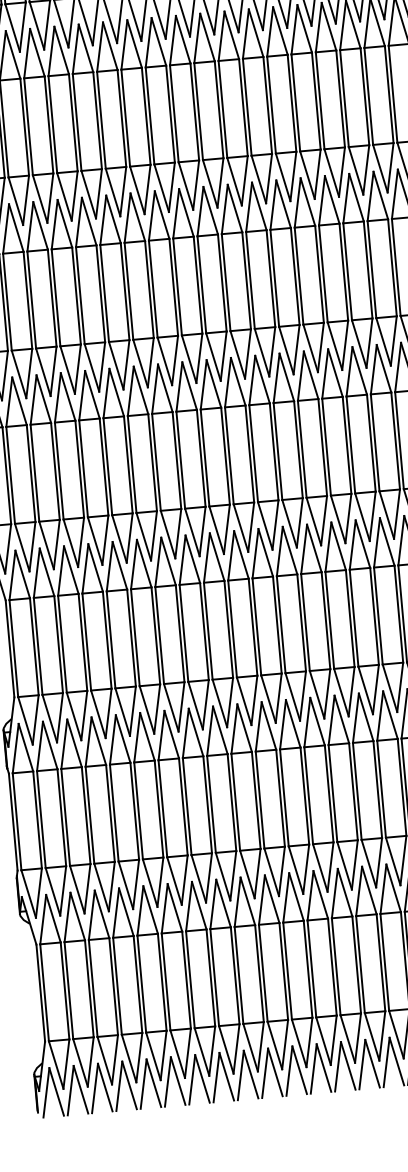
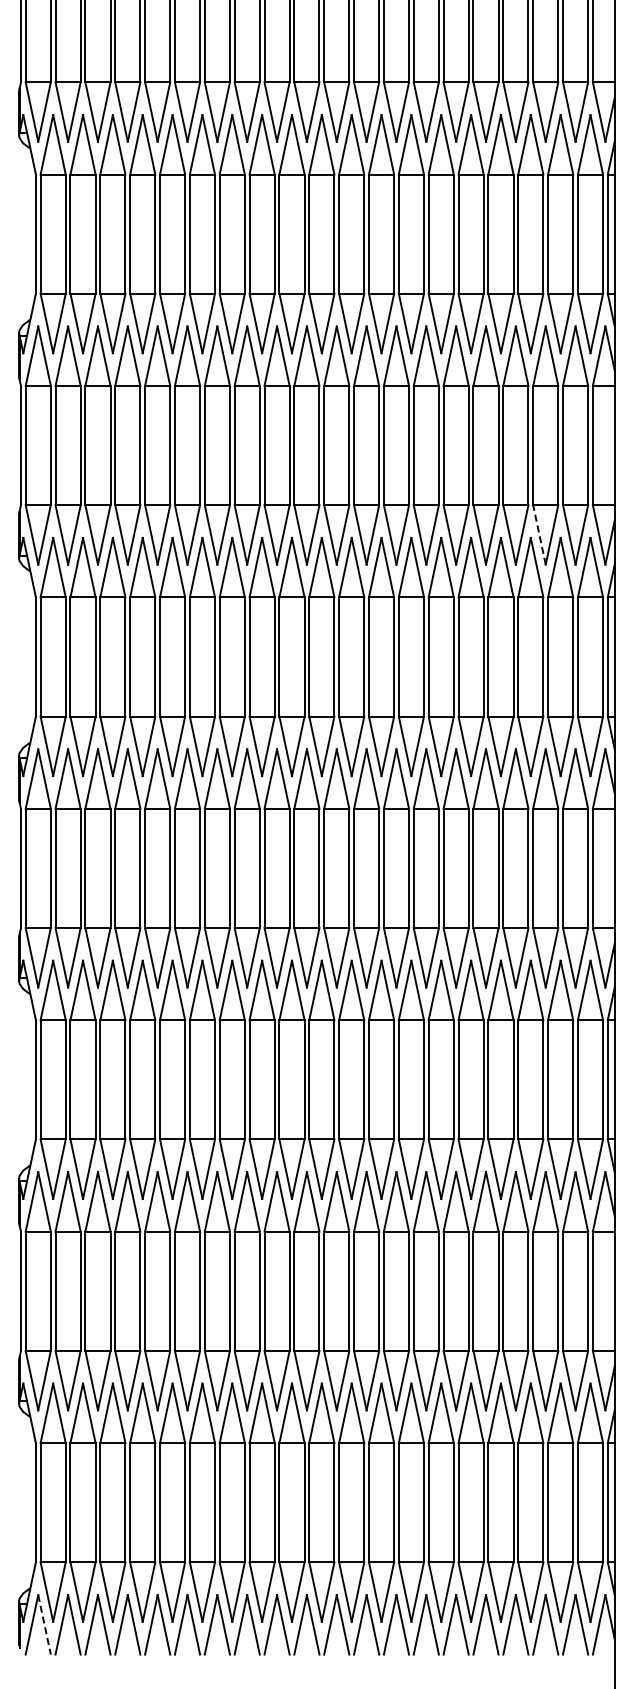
line: (380, 168) -> (539, 534), solid -> dashed
line: (56, 1092) -> (44, 1625), solid -> dashed

